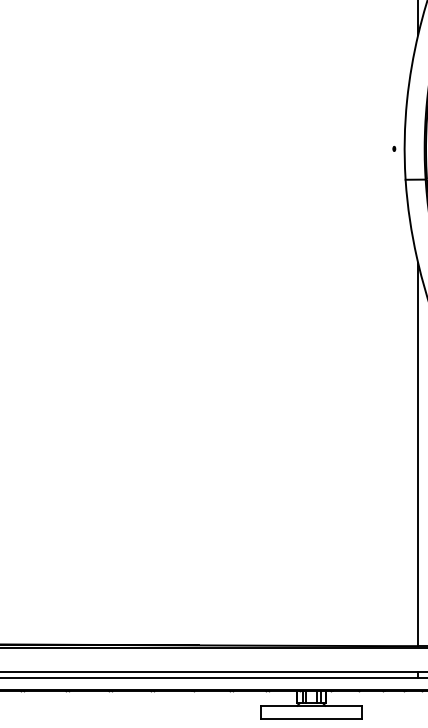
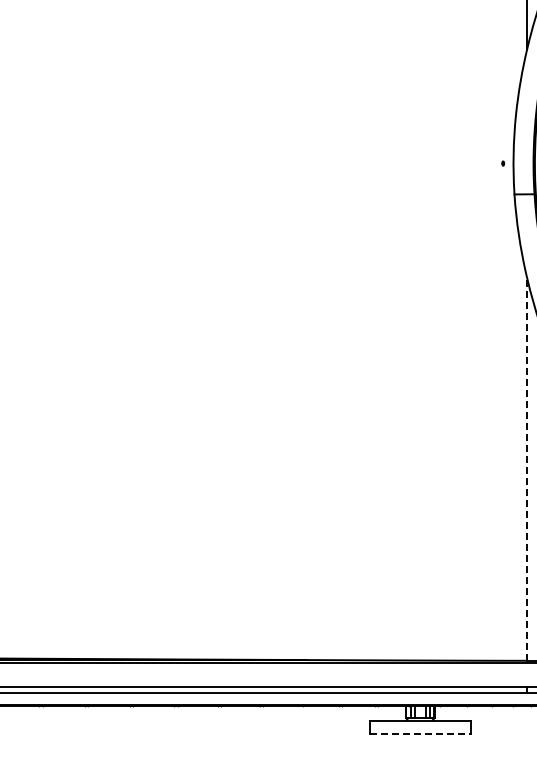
line: (418, 453) -> (527, 468), solid -> dashed
line: (311, 718) -> (420, 733), solid -> dashed

